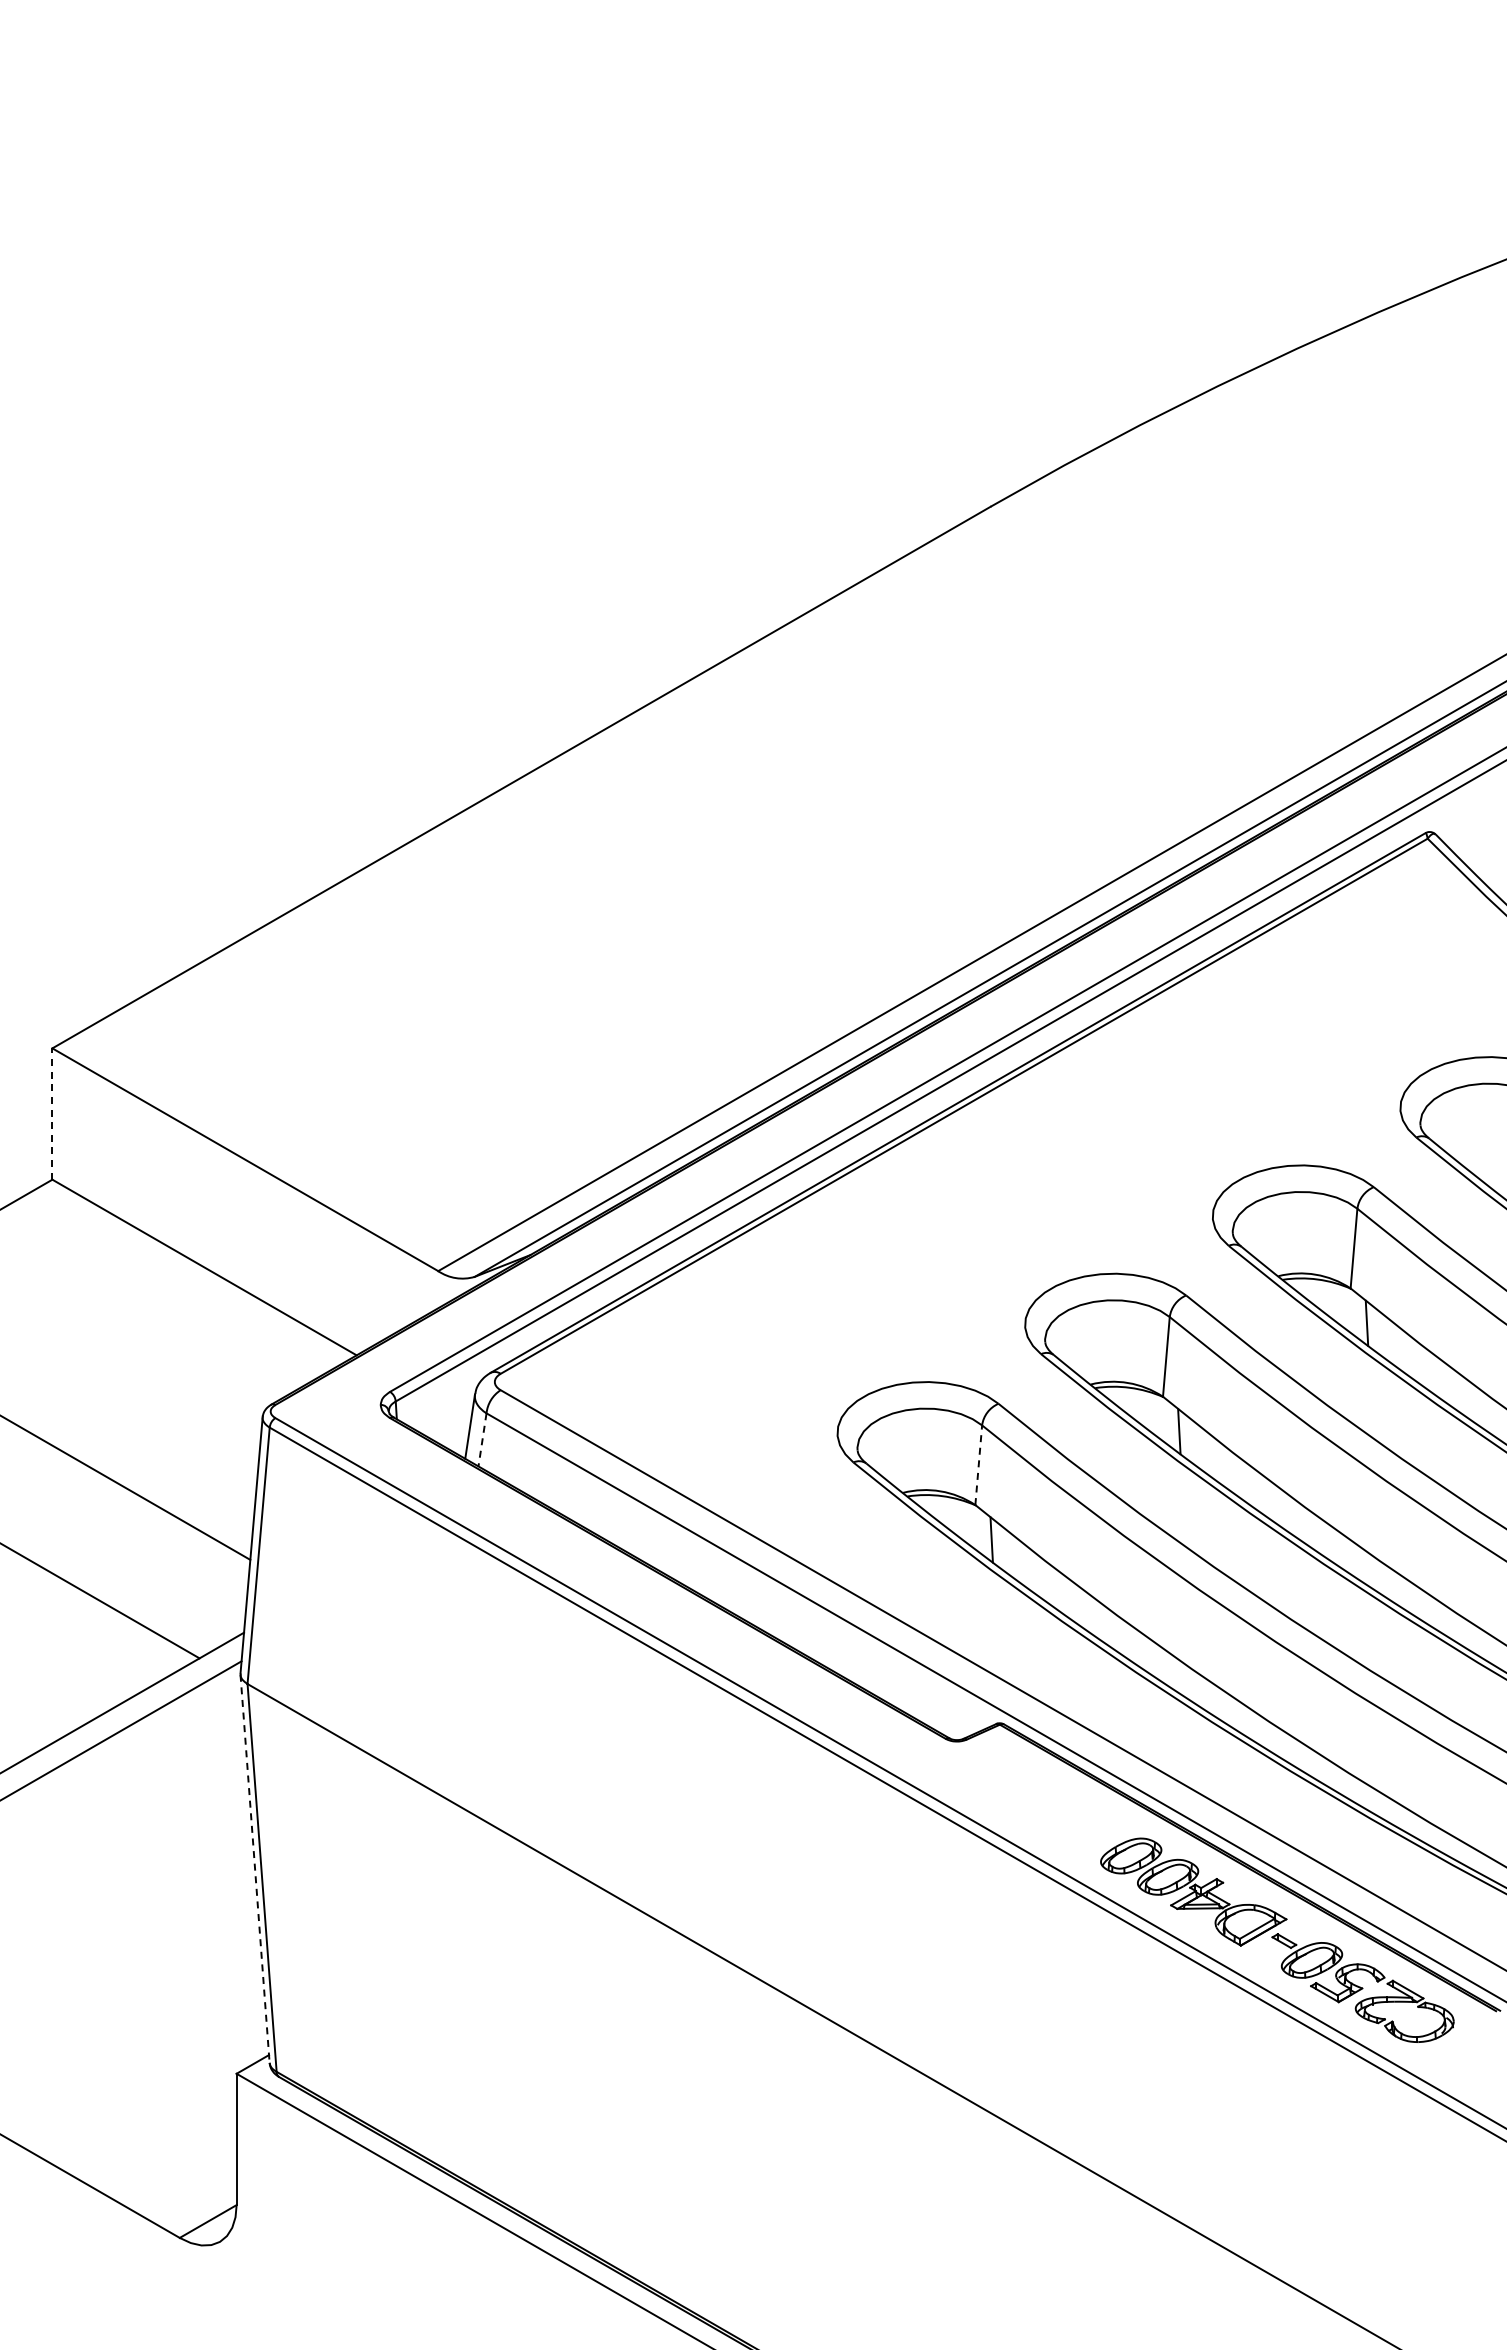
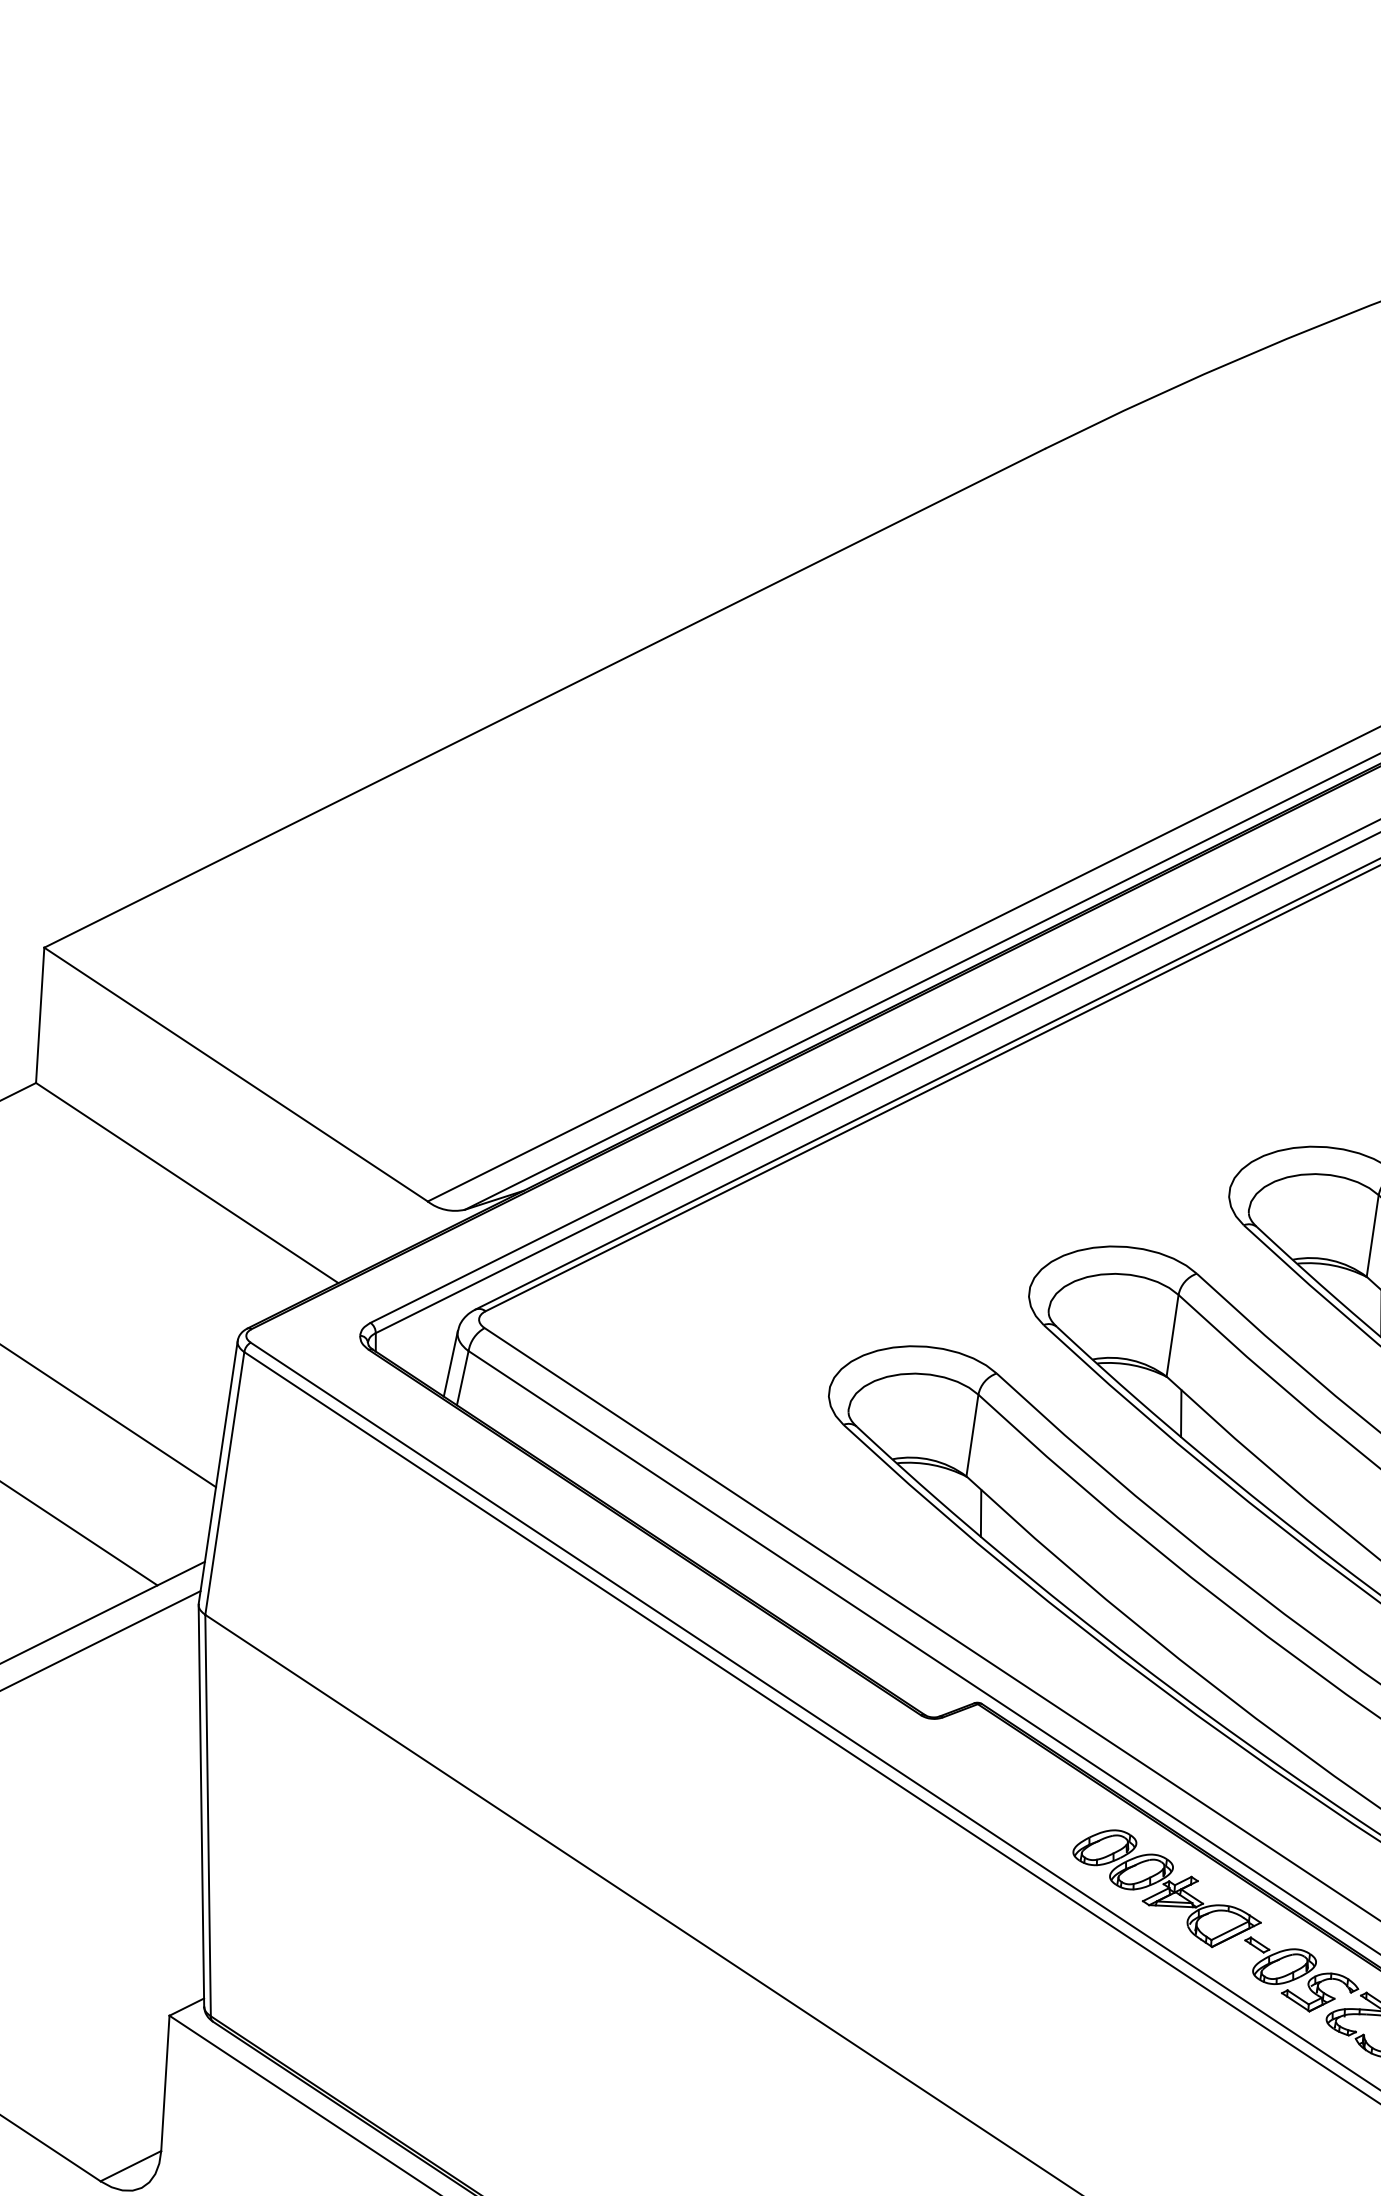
line: (52, 1114) -> (40, 1015), dashed -> solid
line: (482, 1439) -> (462, 1377), dashed -> solid
line: (978, 1465) -> (972, 1435), dashed -> solid
line: (255, 1869) -> (201, 1806), dashed -> solid

